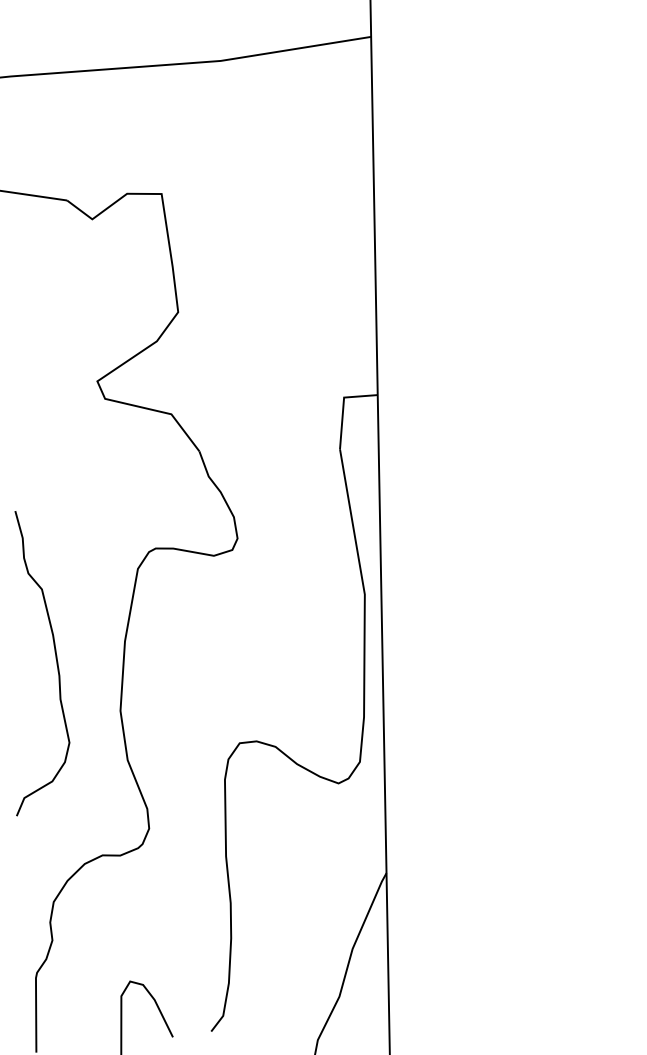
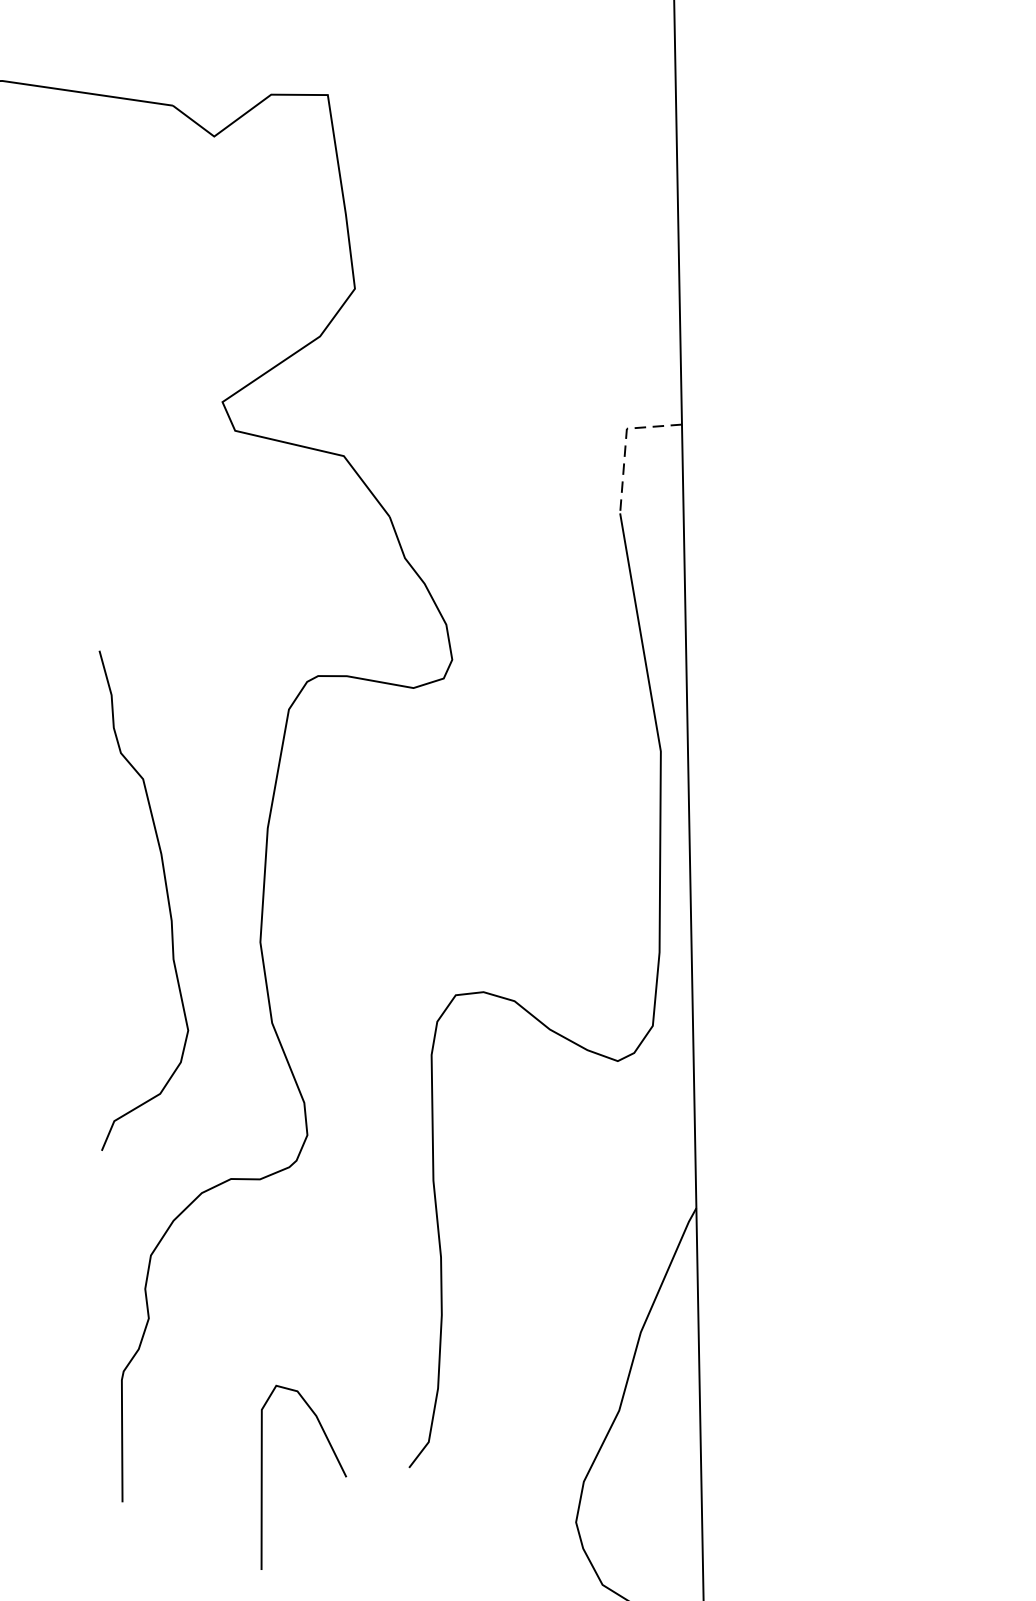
line: (343, 406) -> (625, 443), solid -> dashed
curve: (55, 658) -> (165, 892), moved

